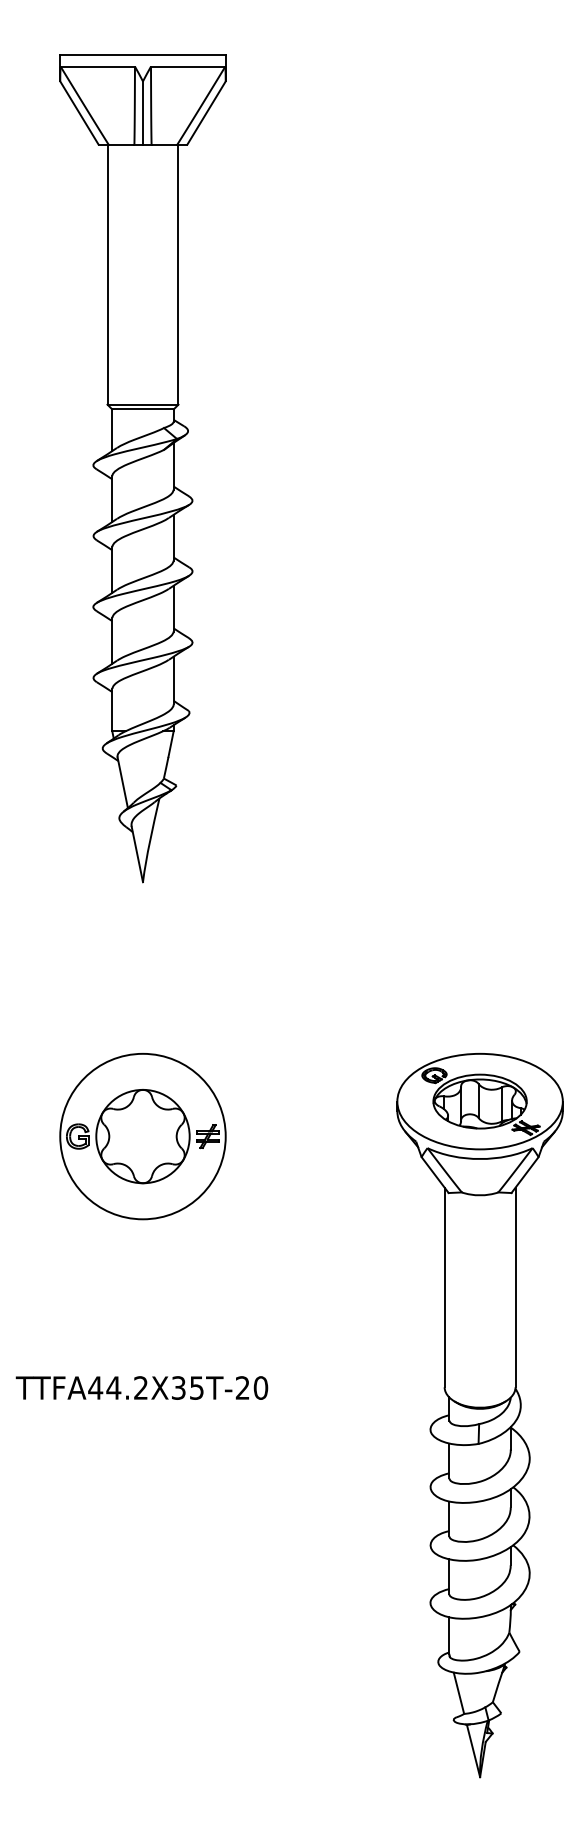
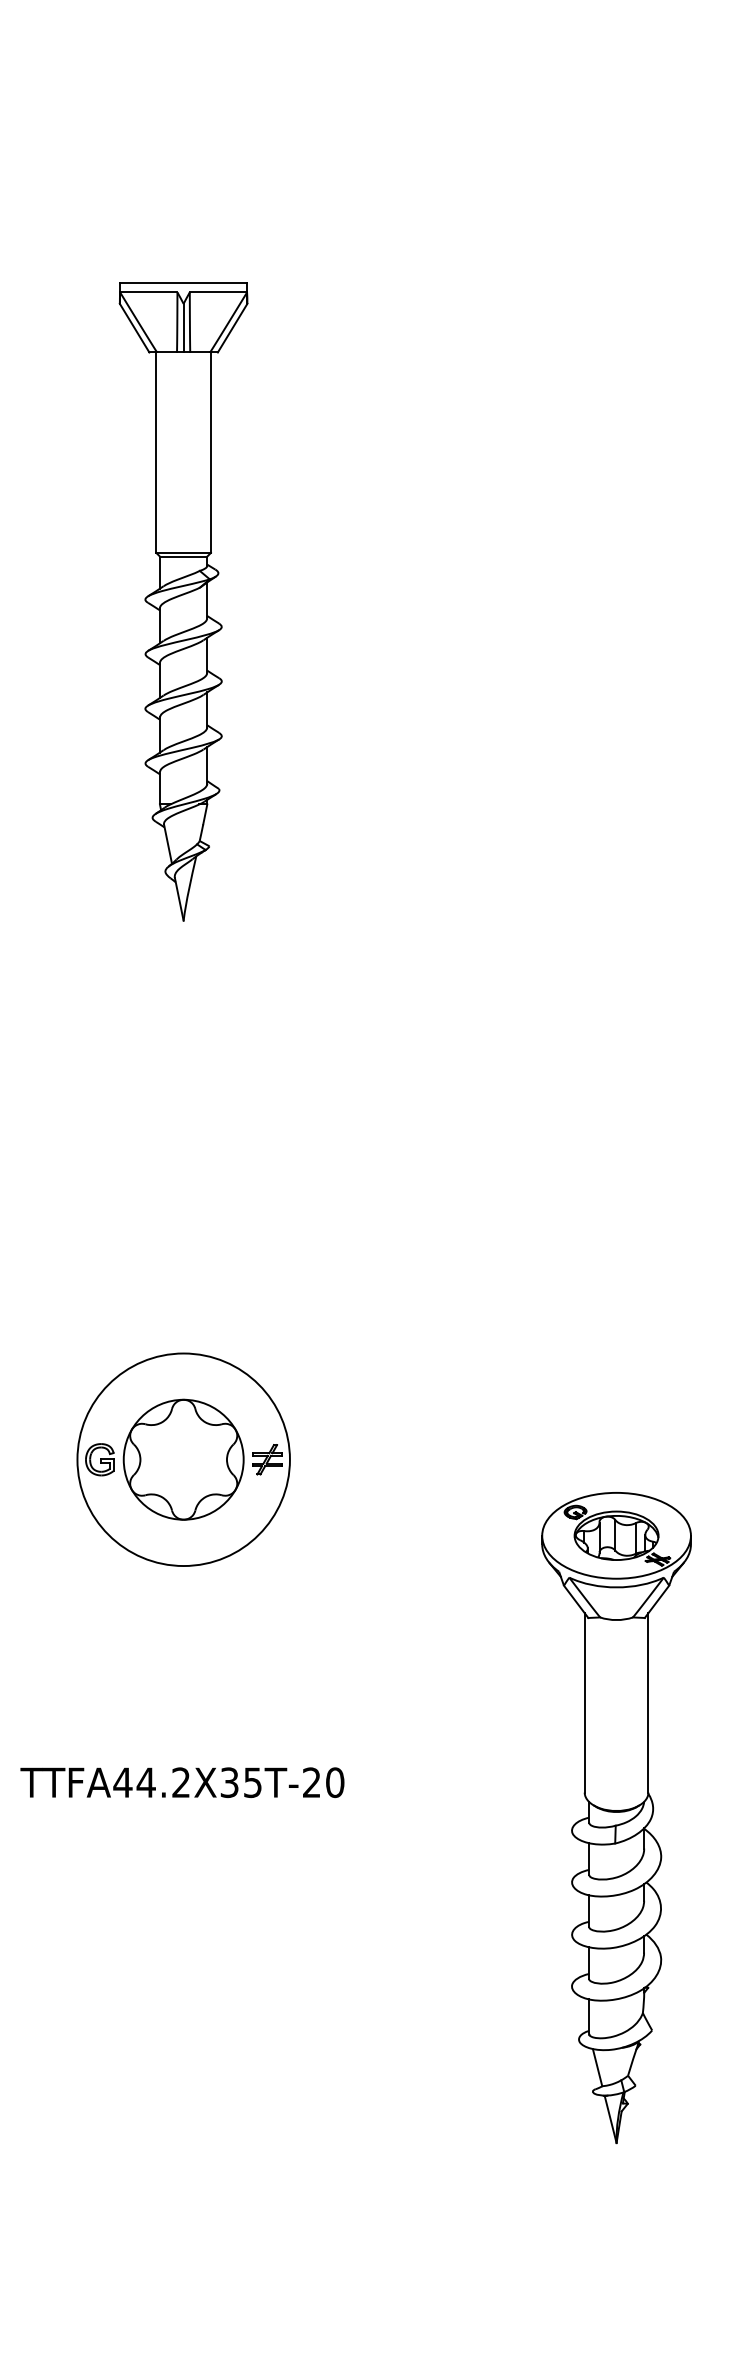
part: (142, 469) -> (183, 602), size x0.6
part: (480, 1415) -> (616, 1817), size x0.7

